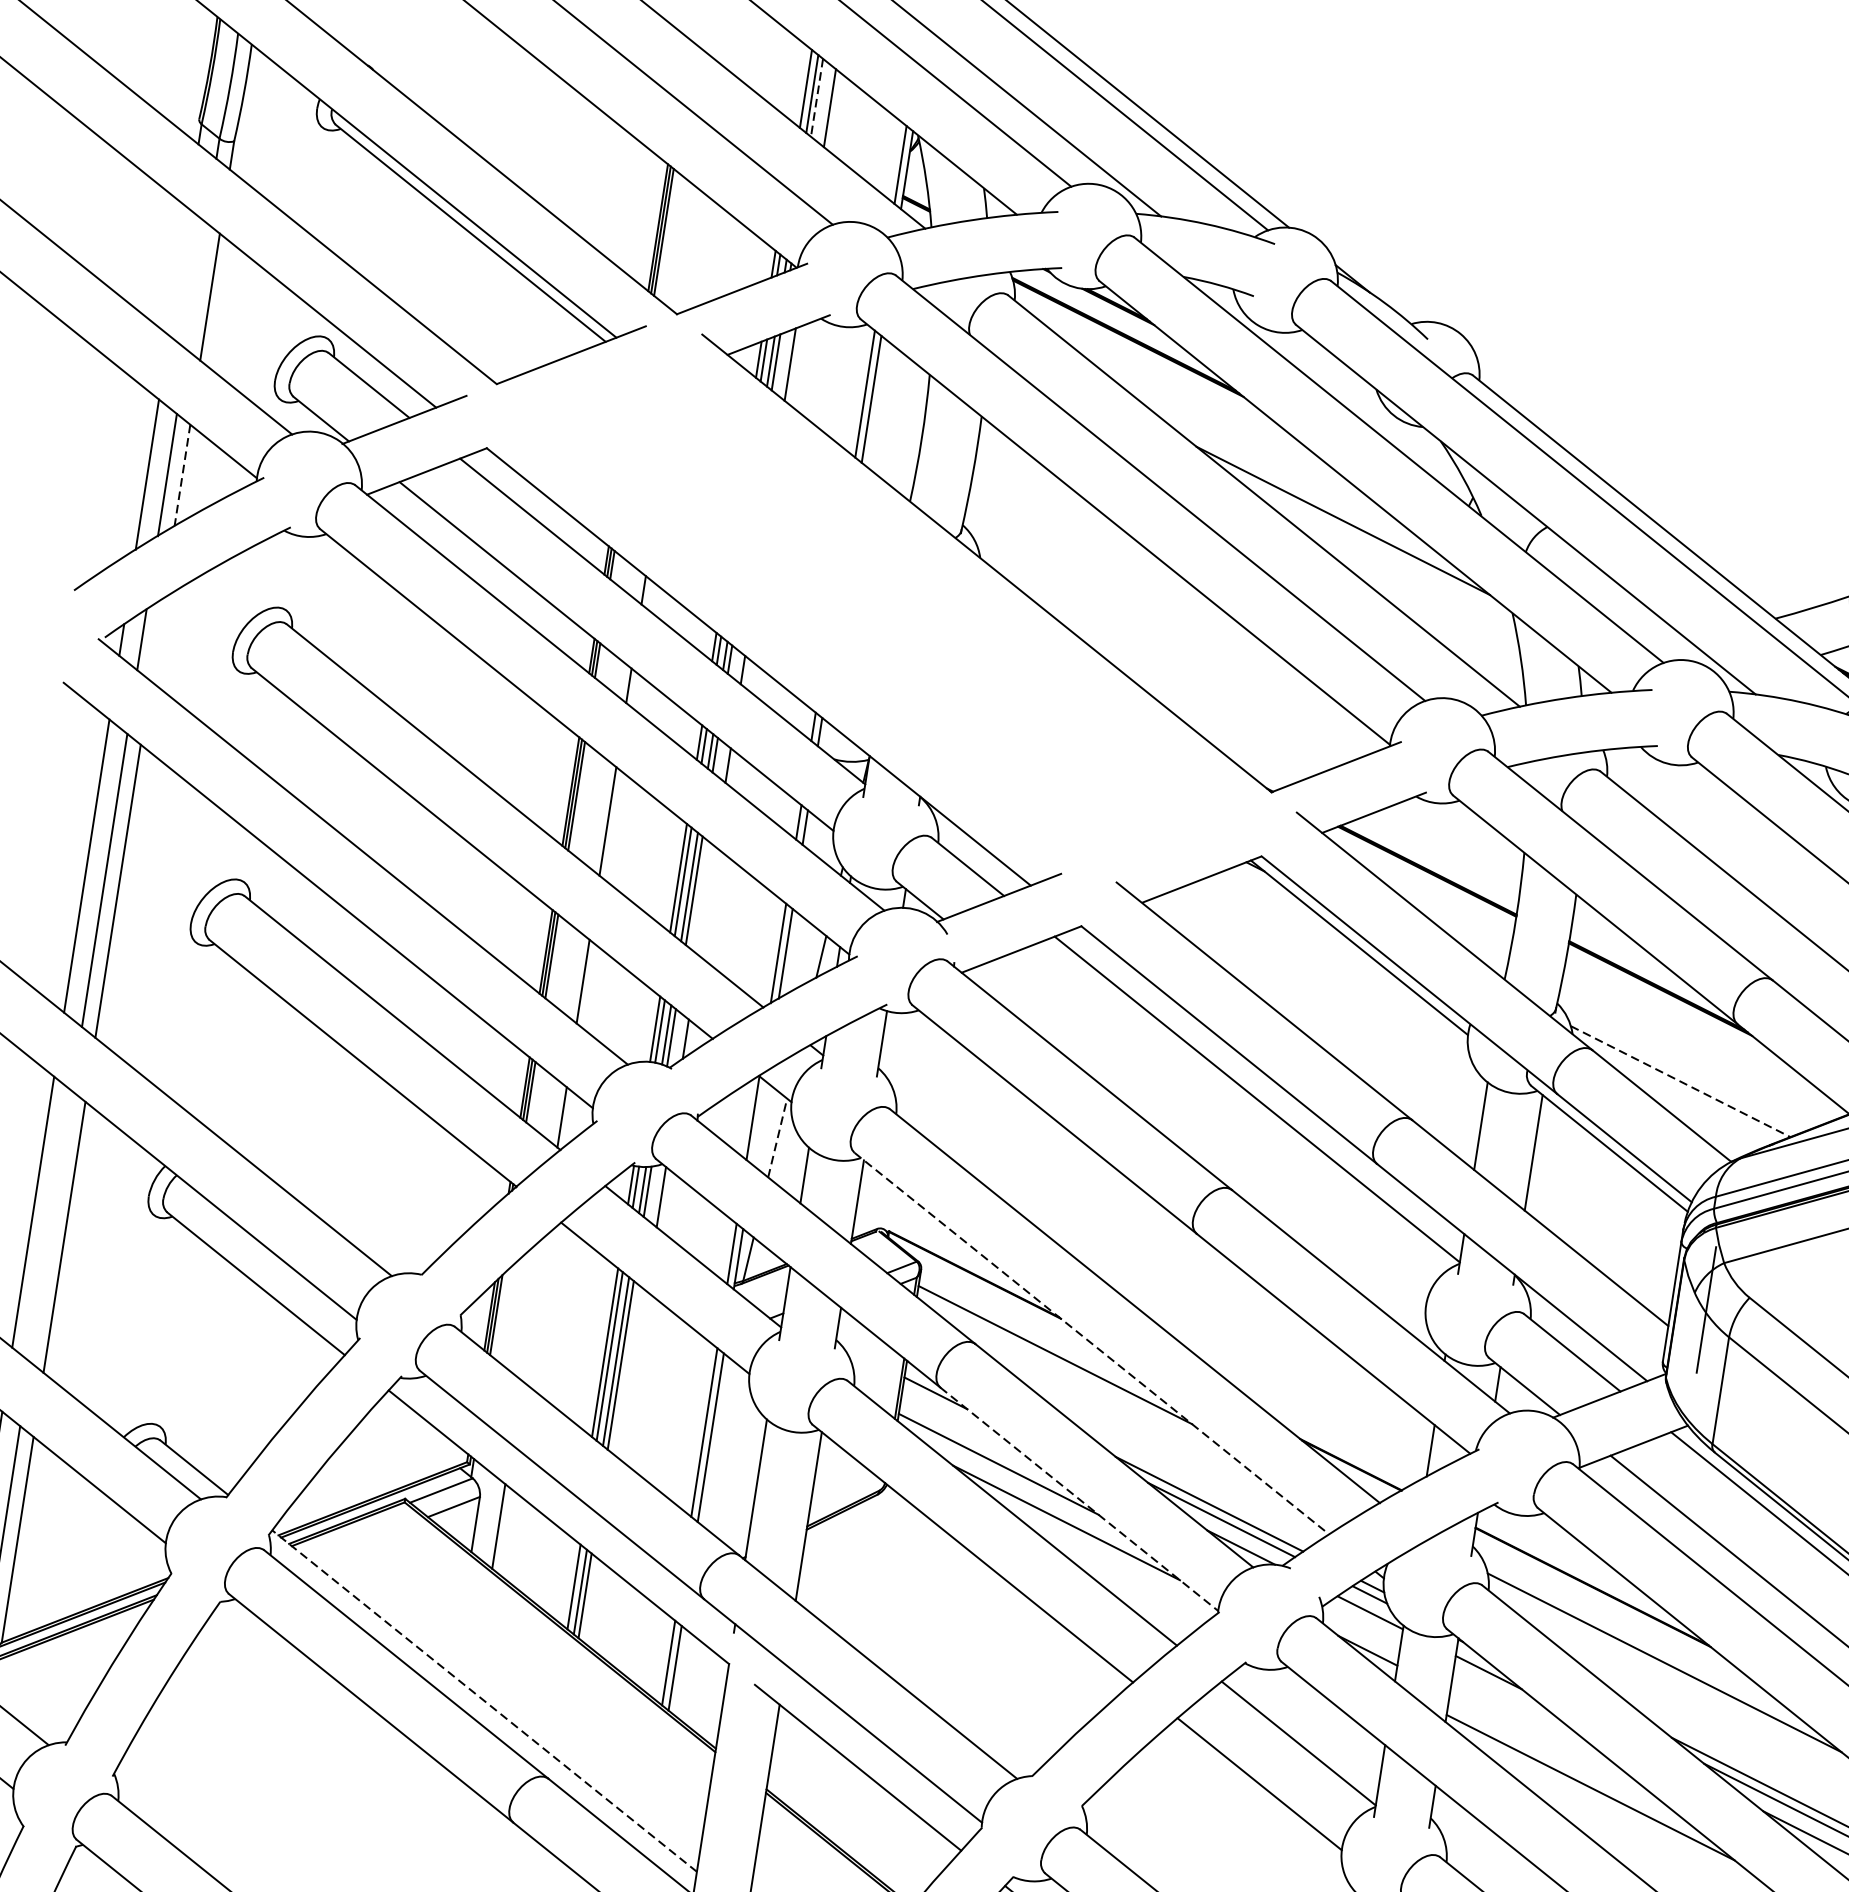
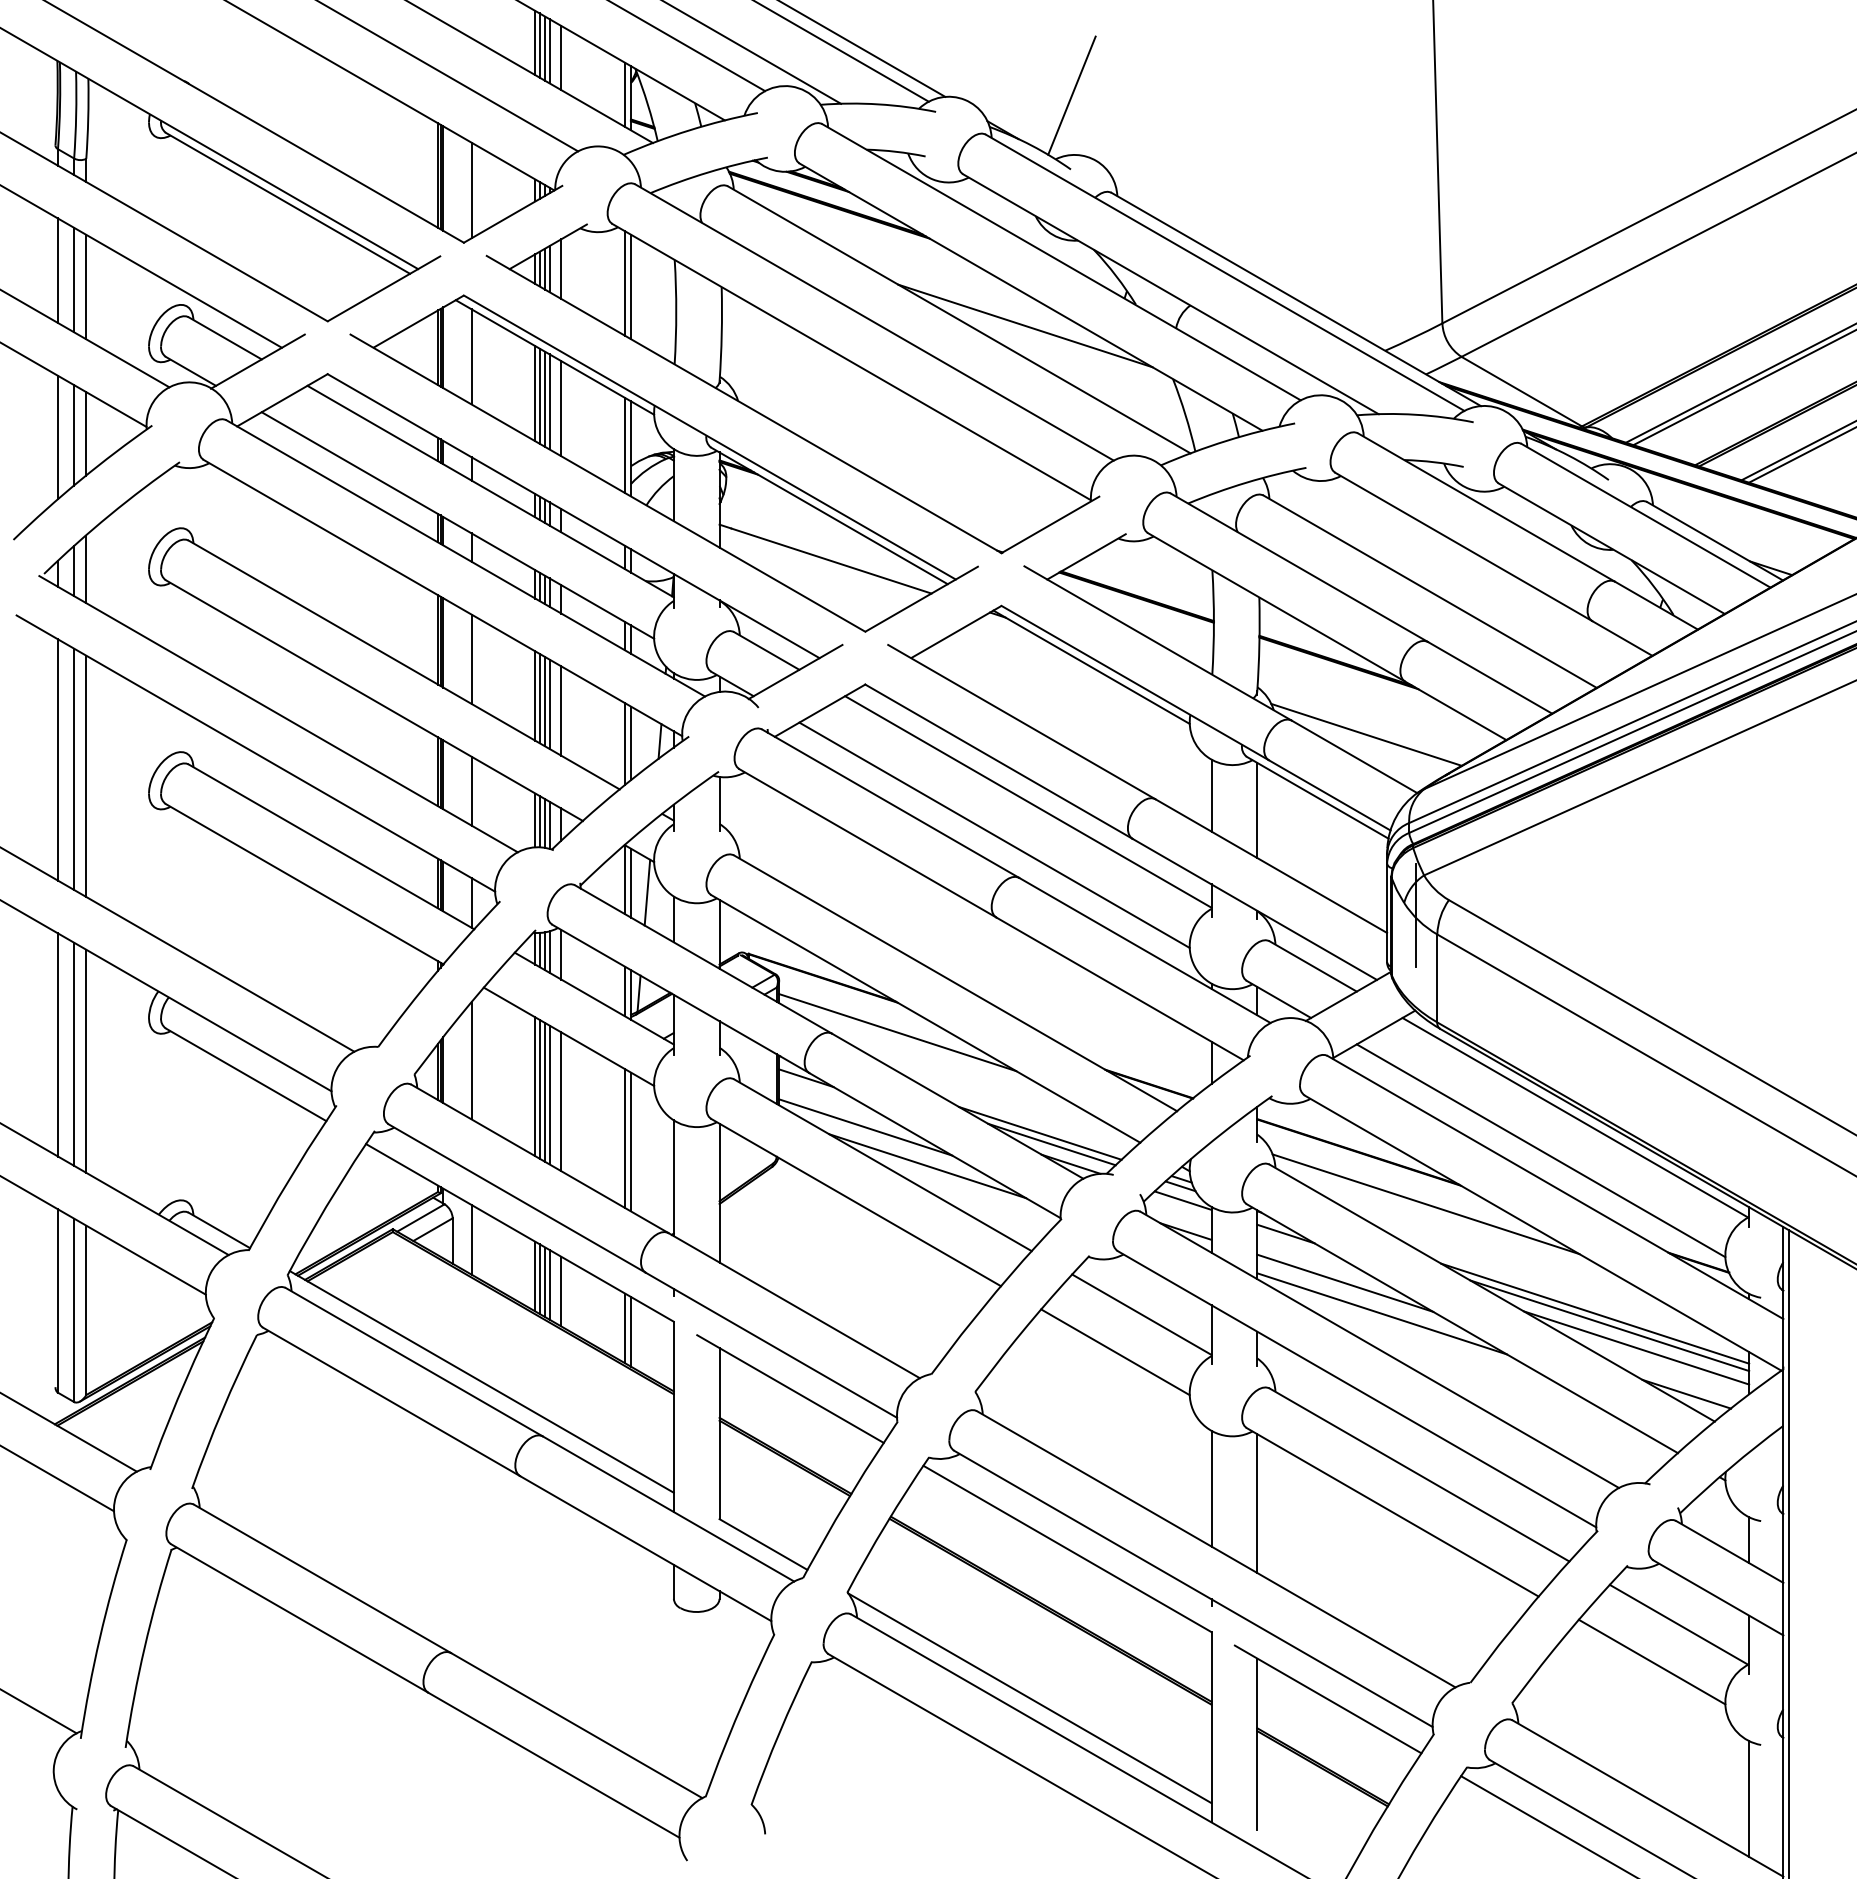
line: (801, 85) -> (535, 43), added
line: (816, 98) -> (549, 51), dashed -> solid
line: (1442, 249) -> (1071, 95), added
line: (696, 252) -> (471, 190), added
line: (179, 271) -> (58, 270), added
line: (197, 285) -> (74, 279), added
line: (182, 474) -> (86, 433), dashed -> solid
part: (877, 619) -> (663, 463), added
line: (157, 640) -> (86, 569), added
line: (707, 900) -> (561, 710), added
line: (1681, 1082) -> (1367, 735), dashed -> solid
line: (759, 1122) -> (630, 882), added
line: (1210, 1132) -> (994, 834), added
line: (777, 1137) -> (647, 892), dashed -> solid
line: (51, 1225) -> (74, 1053), added
line: (532, 1308) -> (471, 1060), added
line: (1091, 1343) -> (925, 1018), dashed -> solid
line: (634, 1375) -> (561, 1101), added
line: (1079, 1499) -> (935, 1145), dashed -> solid
line: (569, 1583) -> (535, 1276), added
line: (598, 1606) -> (561, 1291), added
line: (484, 1700) -> (481, 1381), dashed -> solid
line: (1552, 1742) -> (1345, 1282), added

